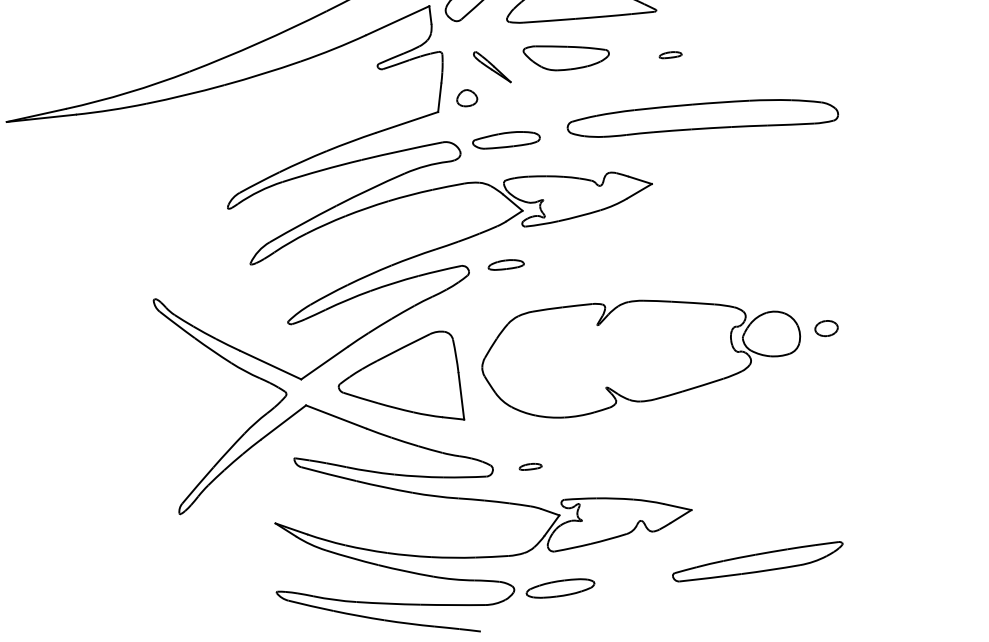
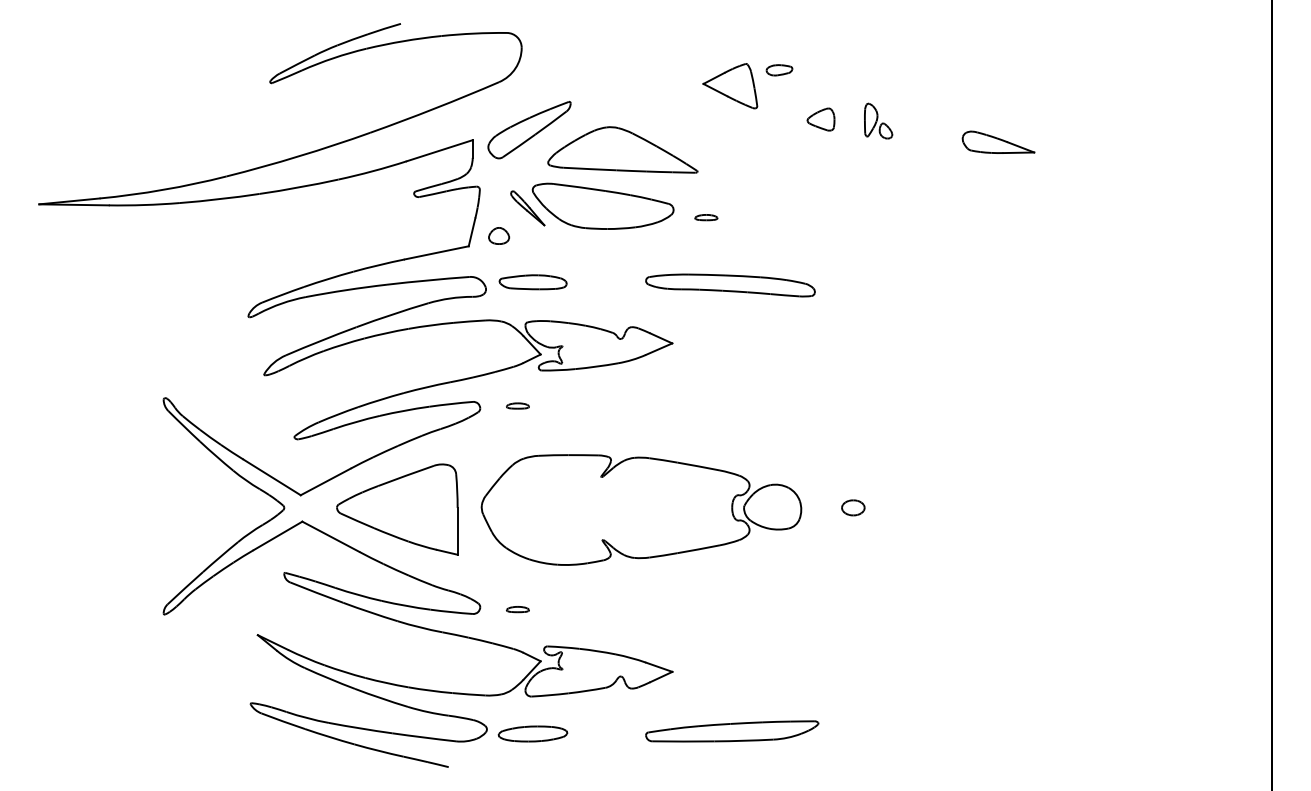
part: (566, 55) -> (602, 205), size x1.67
part: (702, 119) -> (730, 285), size x0.62
part: (505, 264) -> (517, 405), size x0.62
part: (826, 328) -> (853, 507), moved

